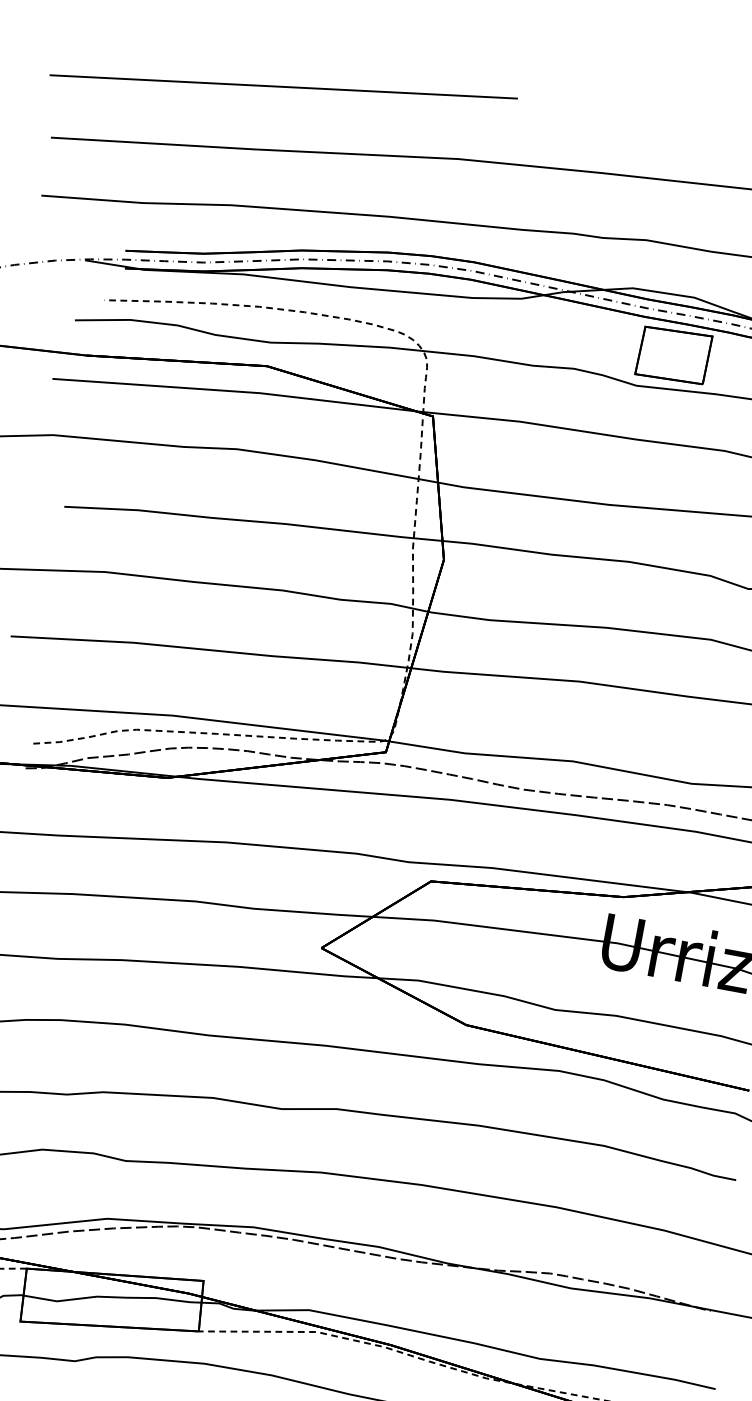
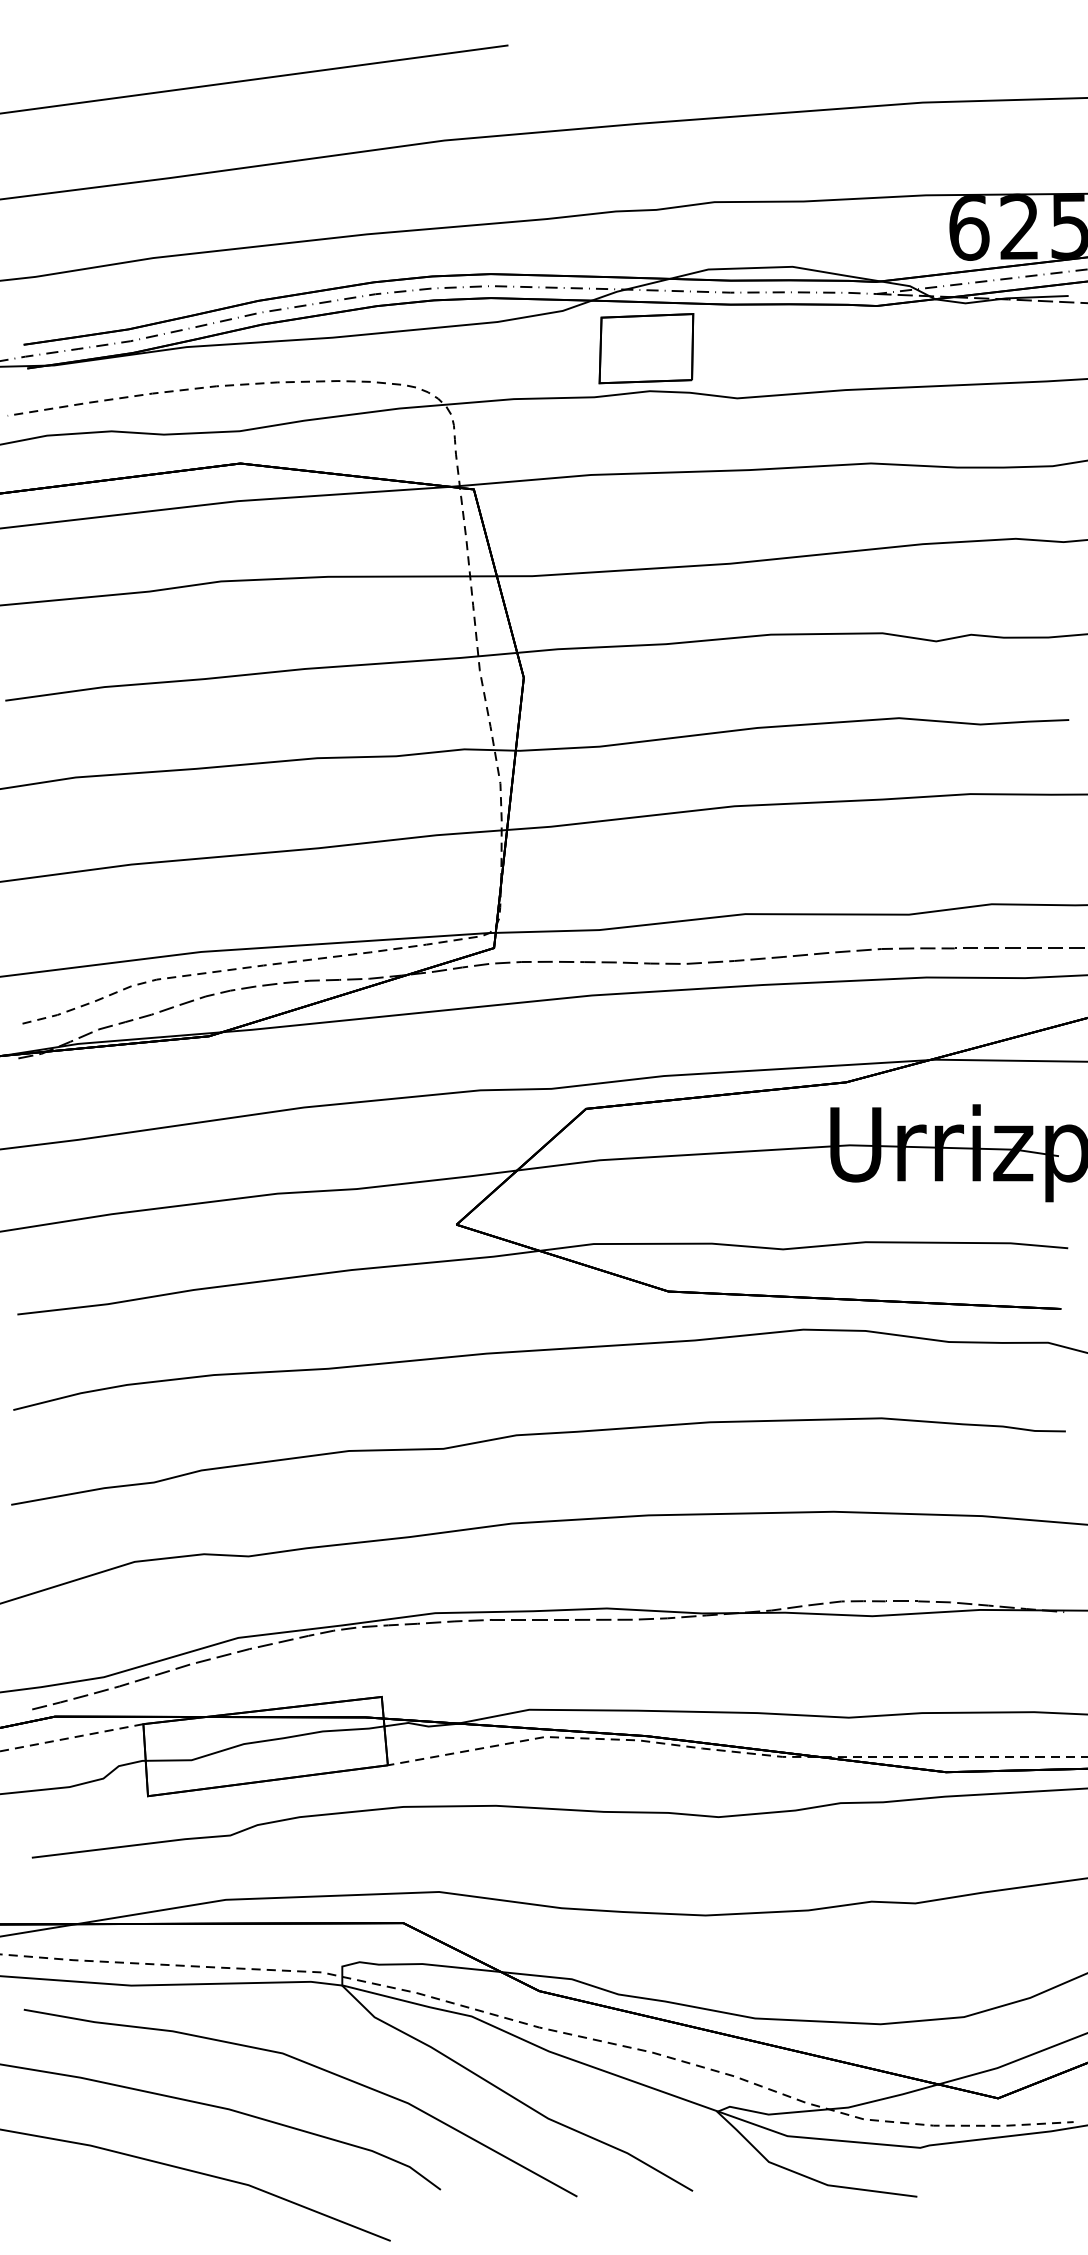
part: (673, 355) -> (646, 348), moved

